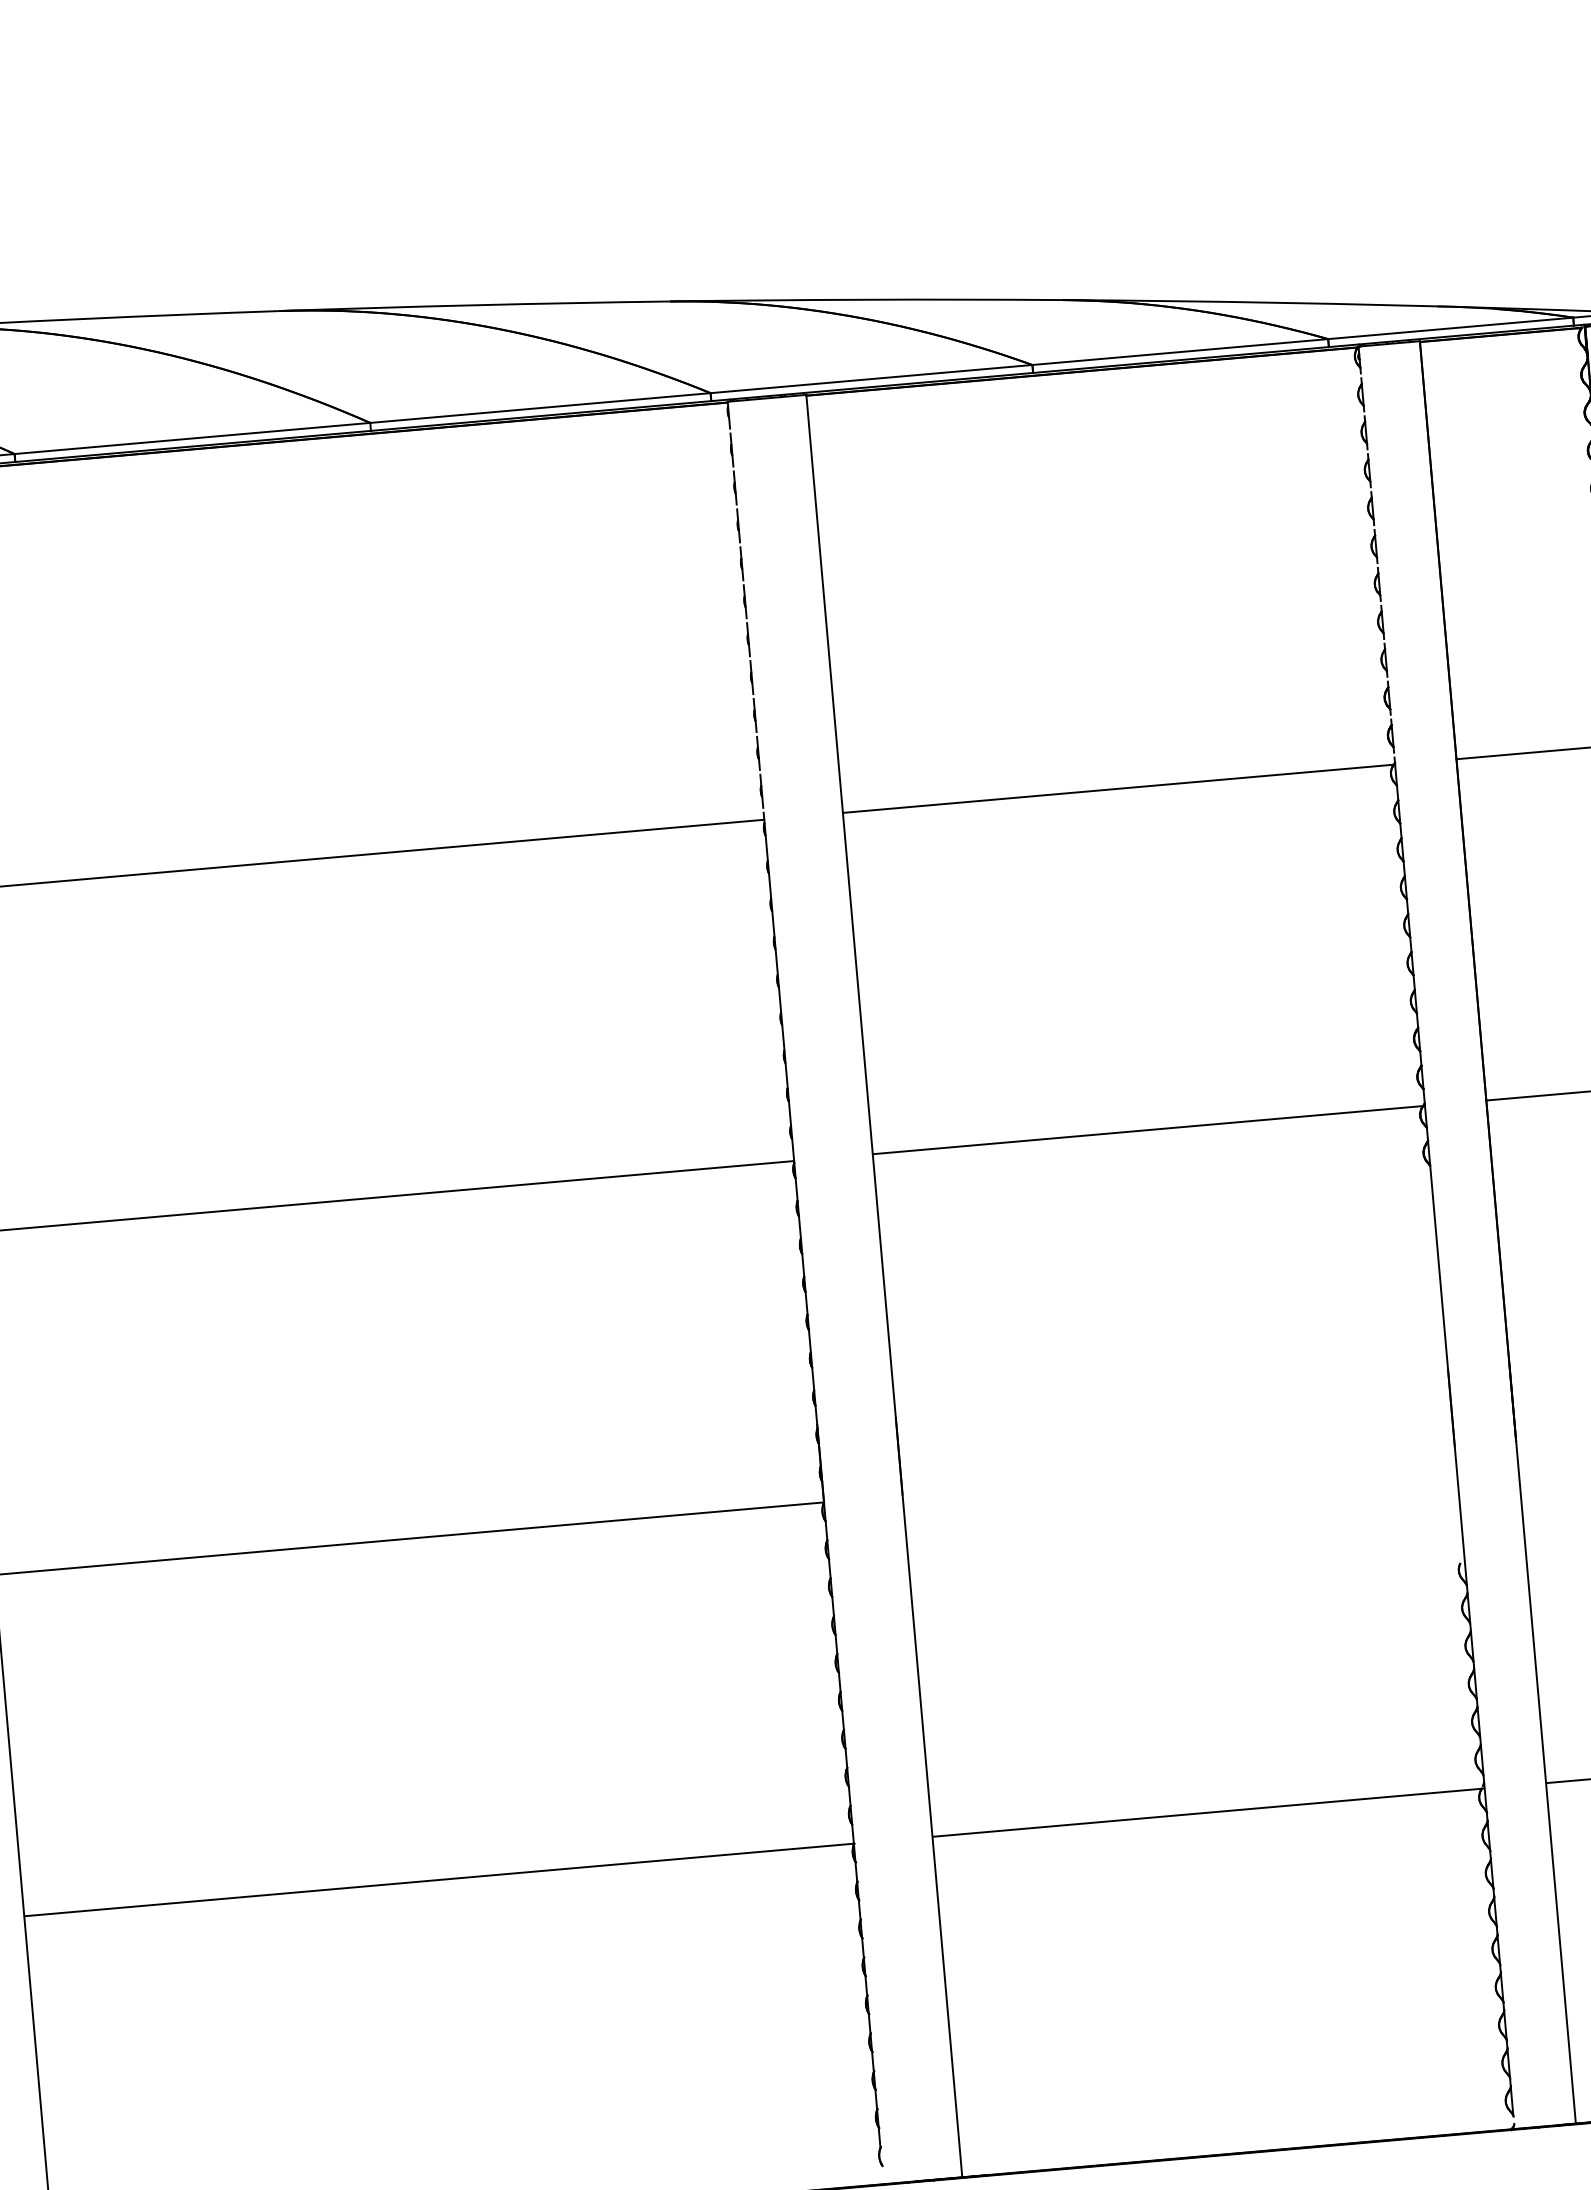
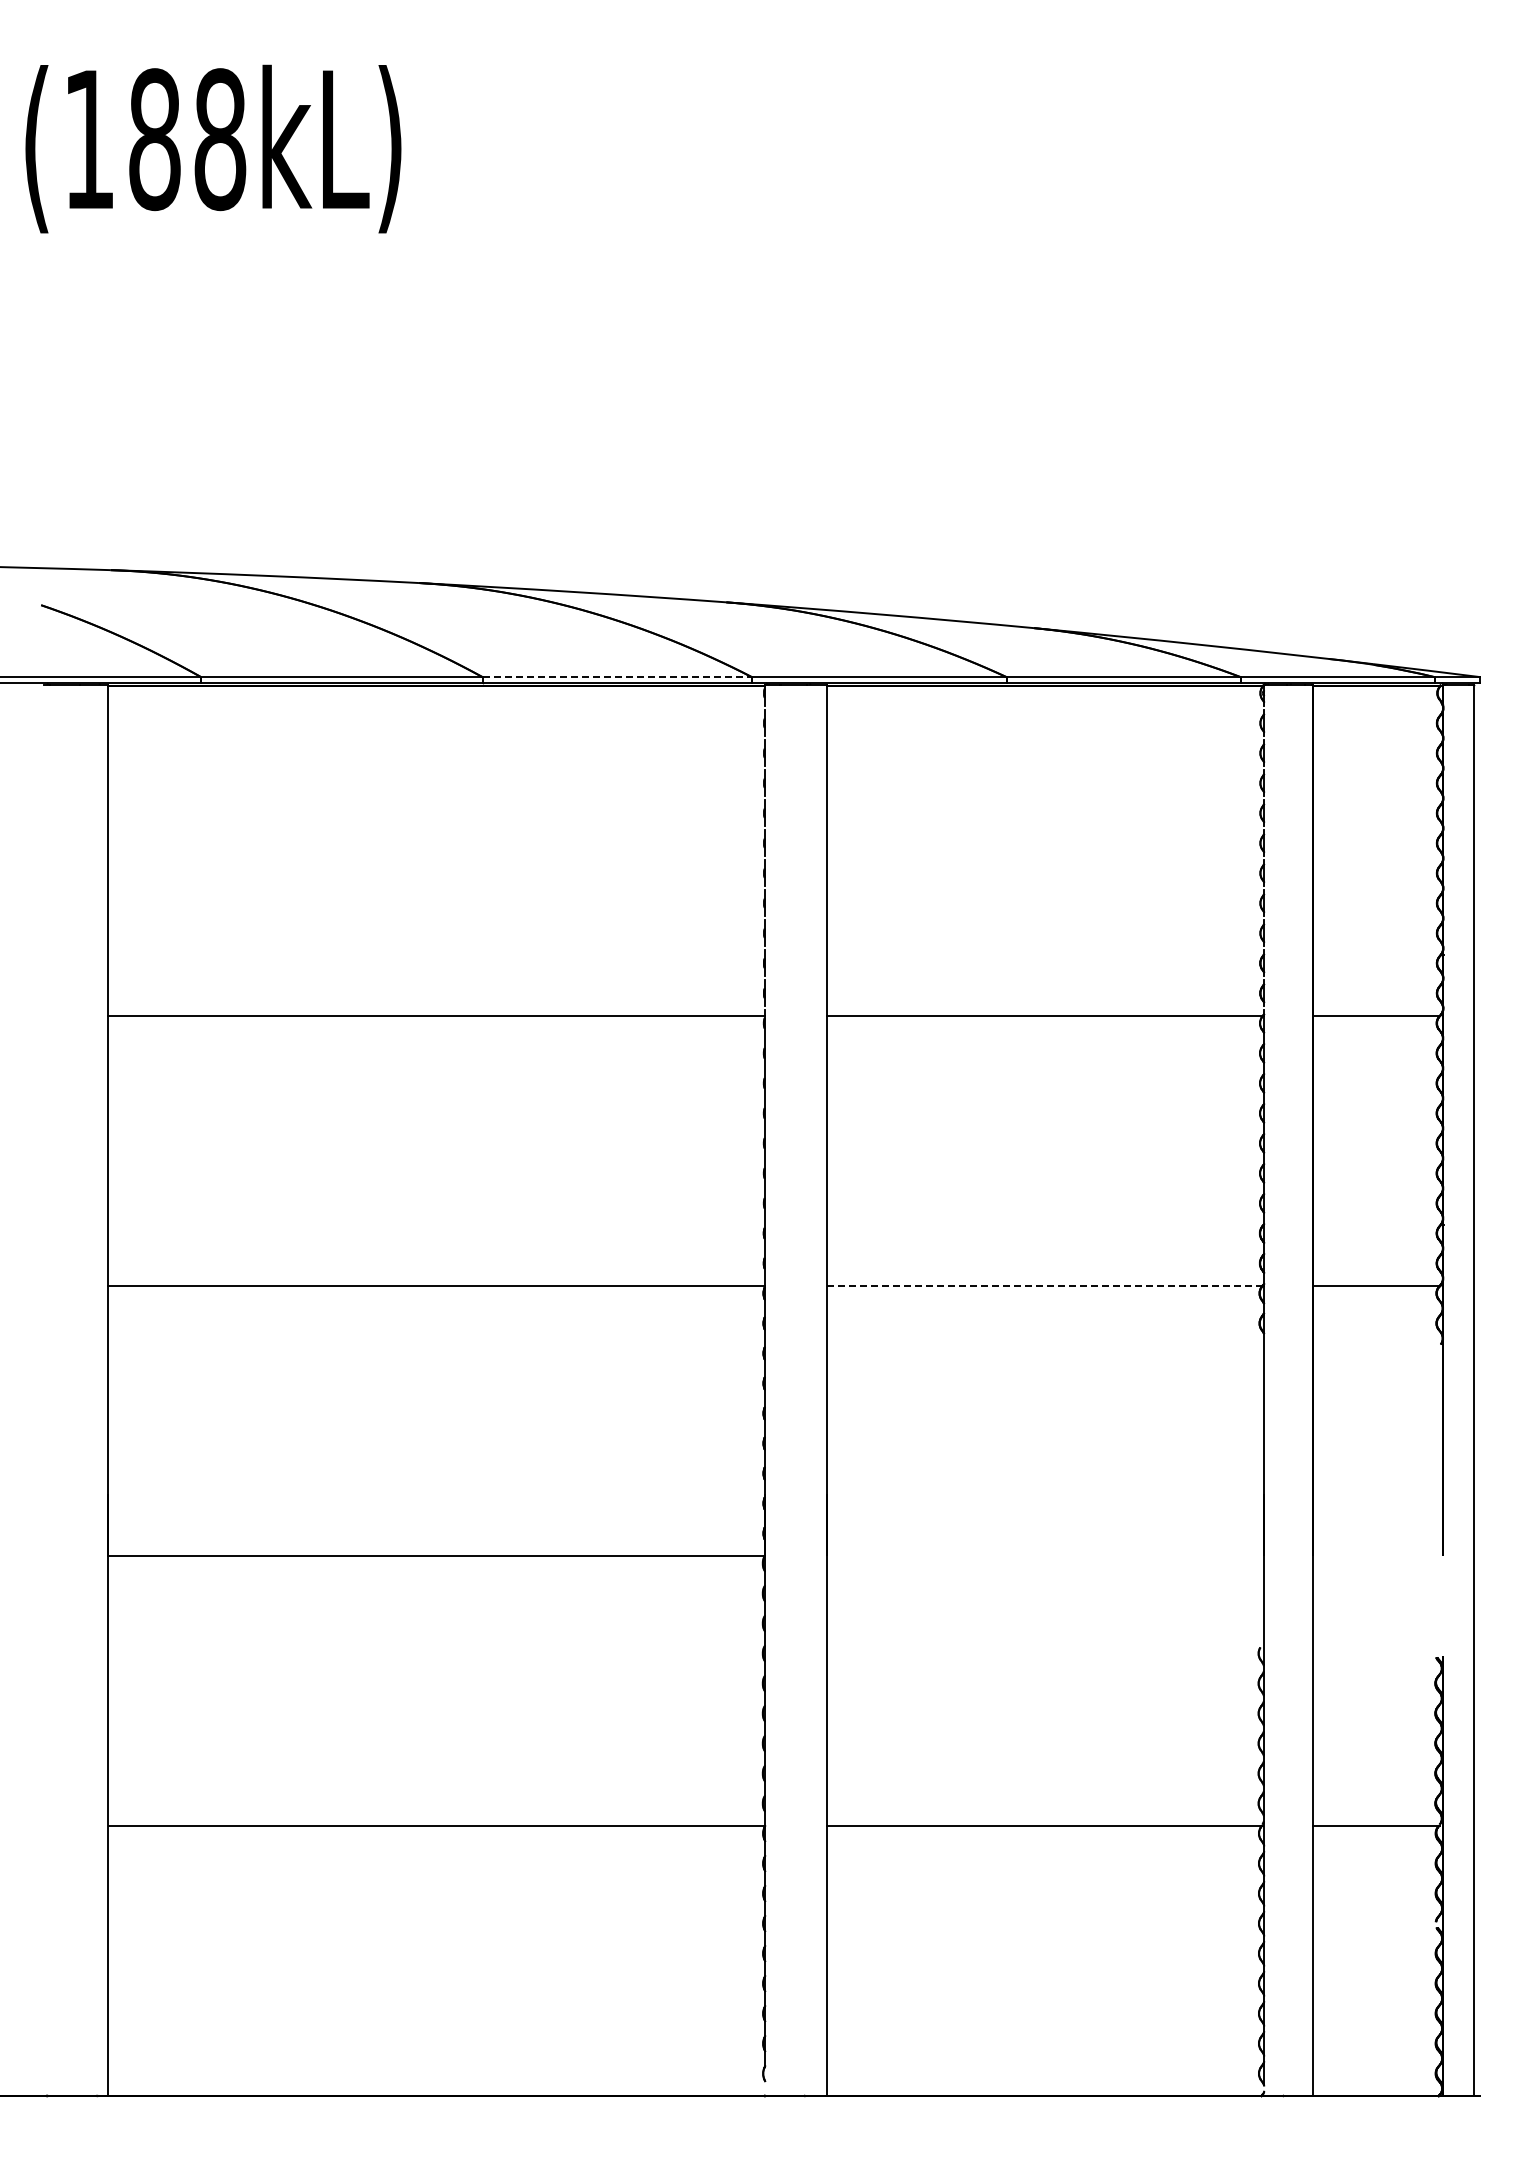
line: (540, 408) -> (617, 677), solid -> dashed
line: (1147, 1129) -> (1044, 1285), solid -> dashed

